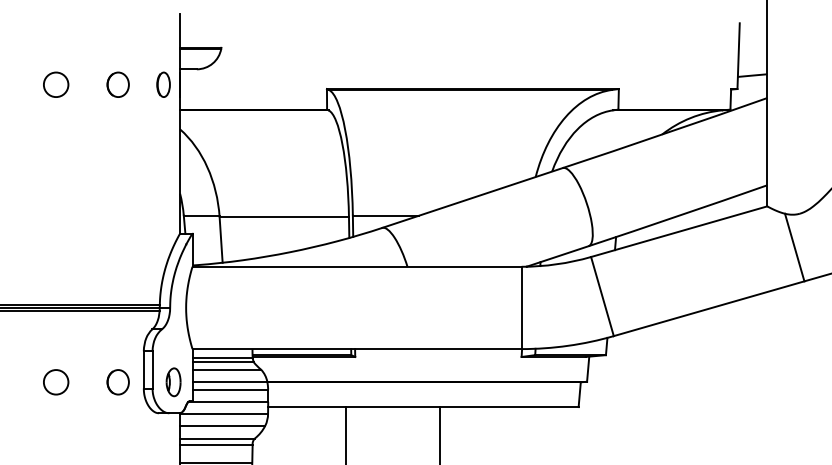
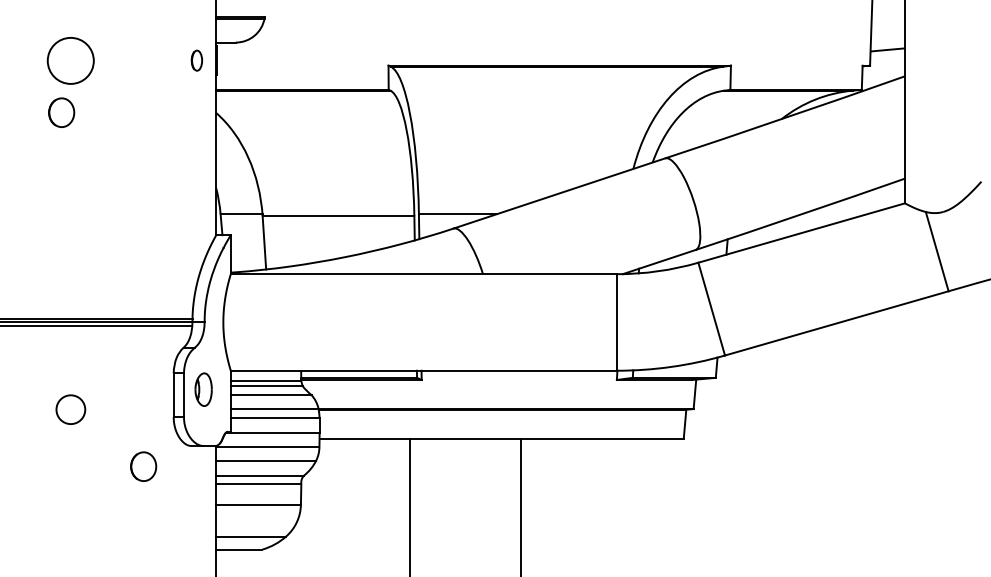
circle: (55, 84) -> (70, 60), size x1.6
part: (118, 84) -> (61, 112), moved
part: (163, 84) -> (196, 60), size x0.7
part: (118, 382) -> (143, 466), moved
part: (173, 382) -> (203, 389), moved

